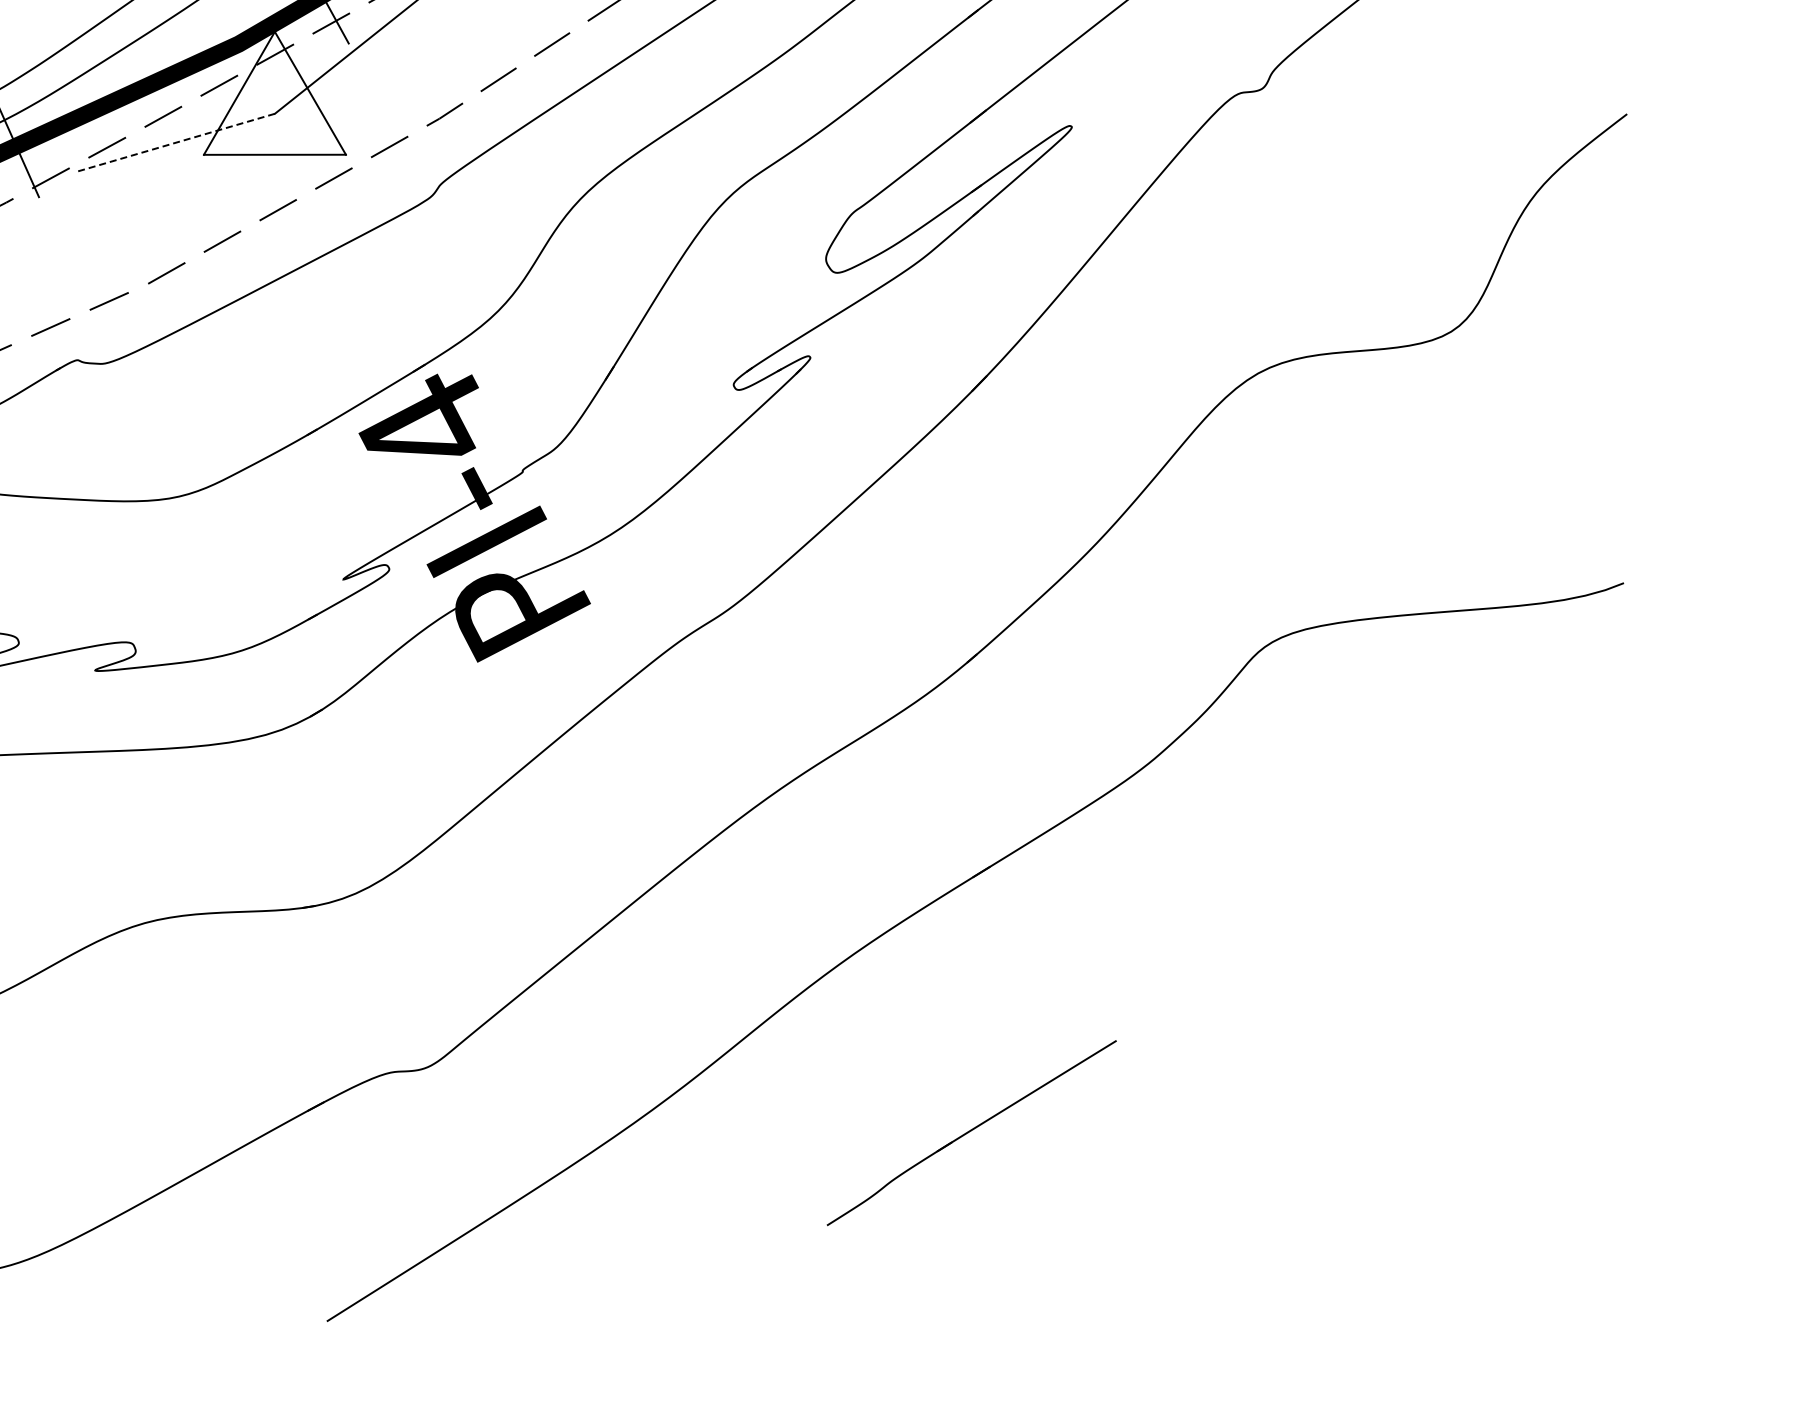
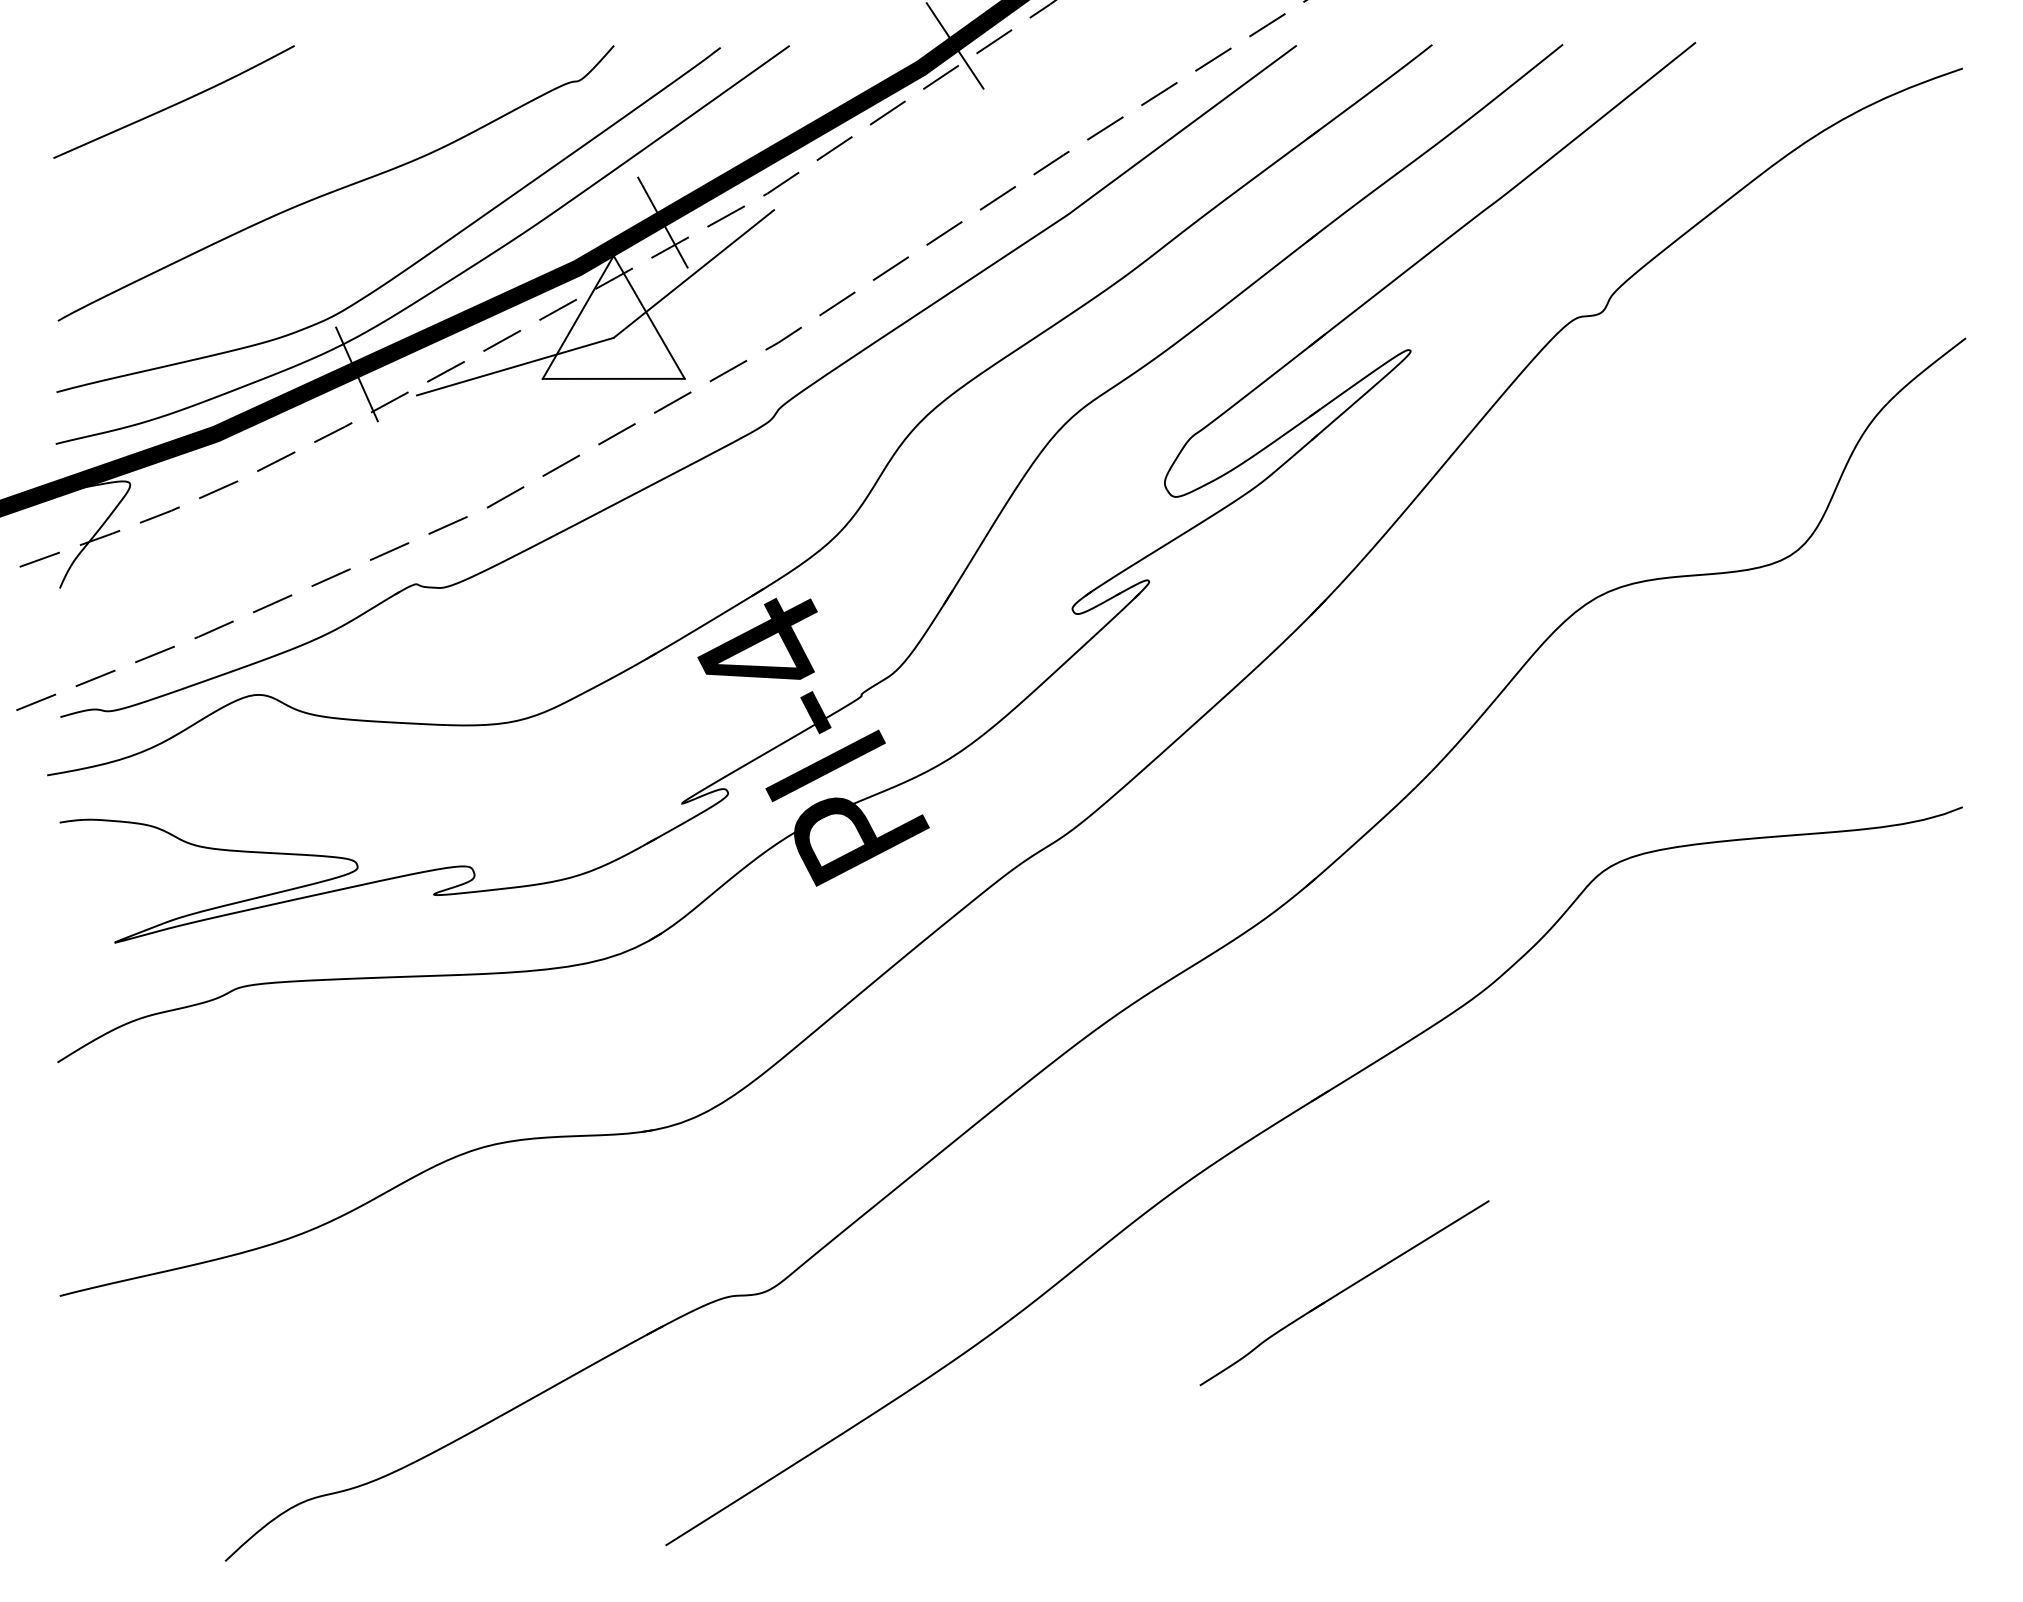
line: (175, 142) -> (514, 366), dashed -> solid
part: (971, 1133) -> (1344, 1293), moved

